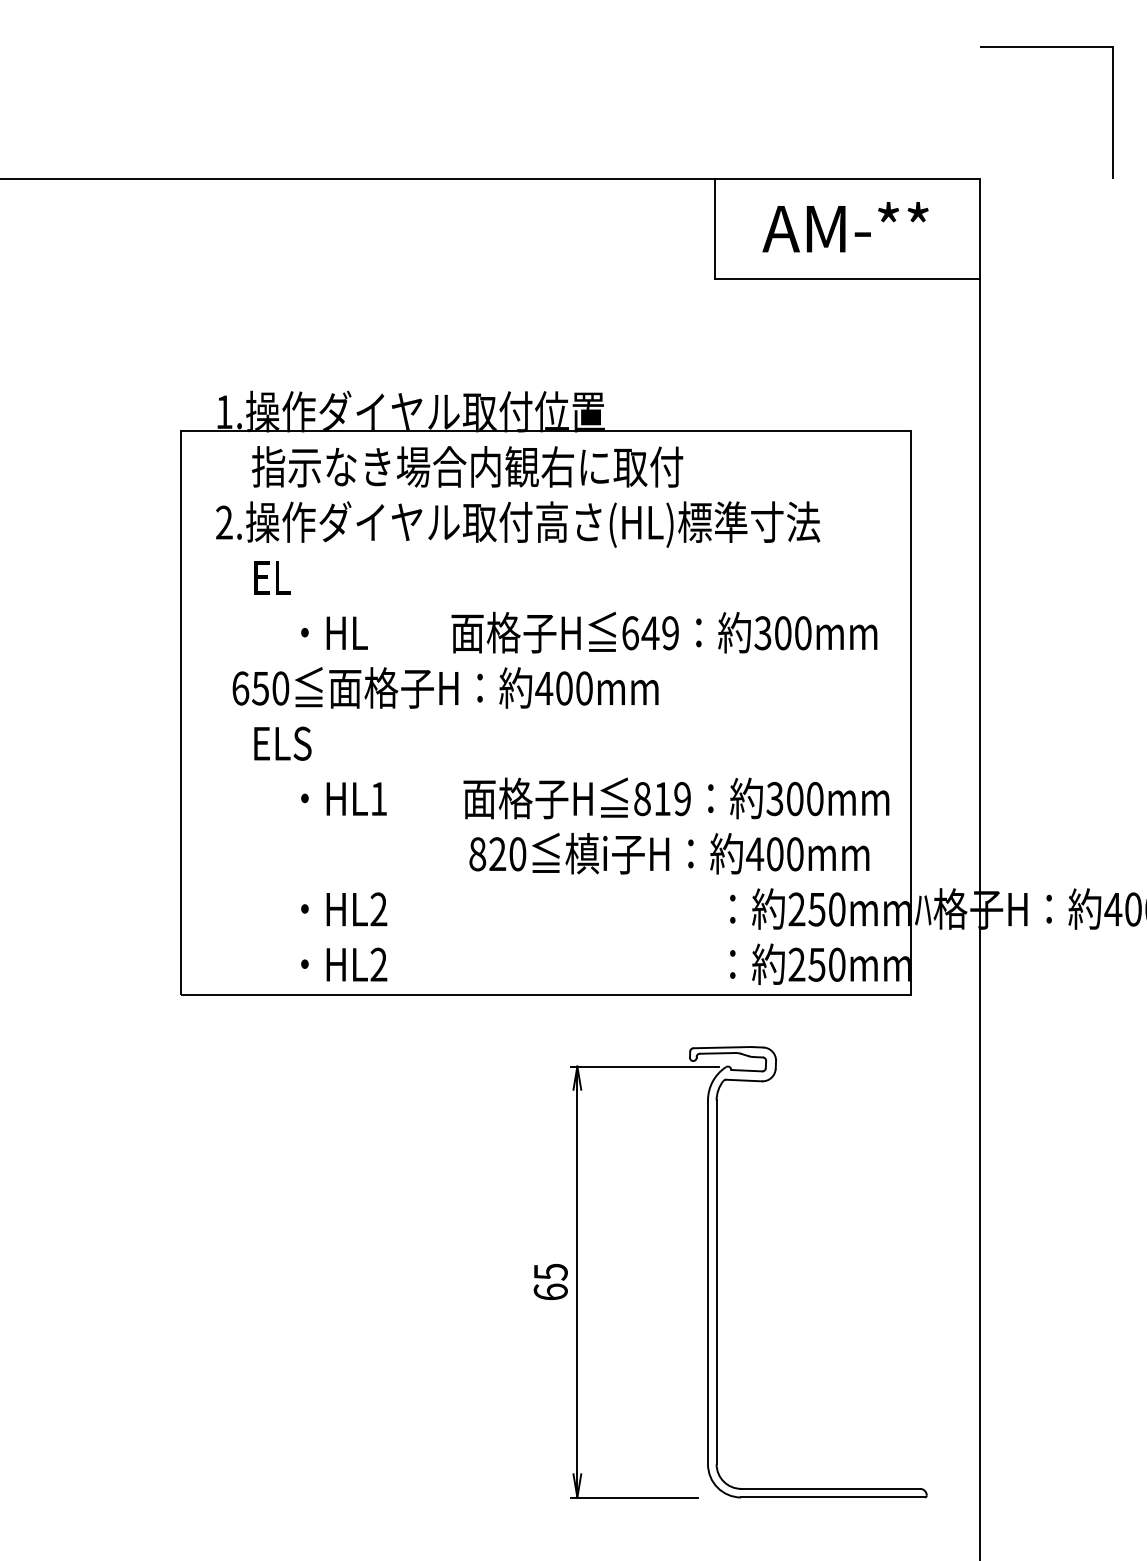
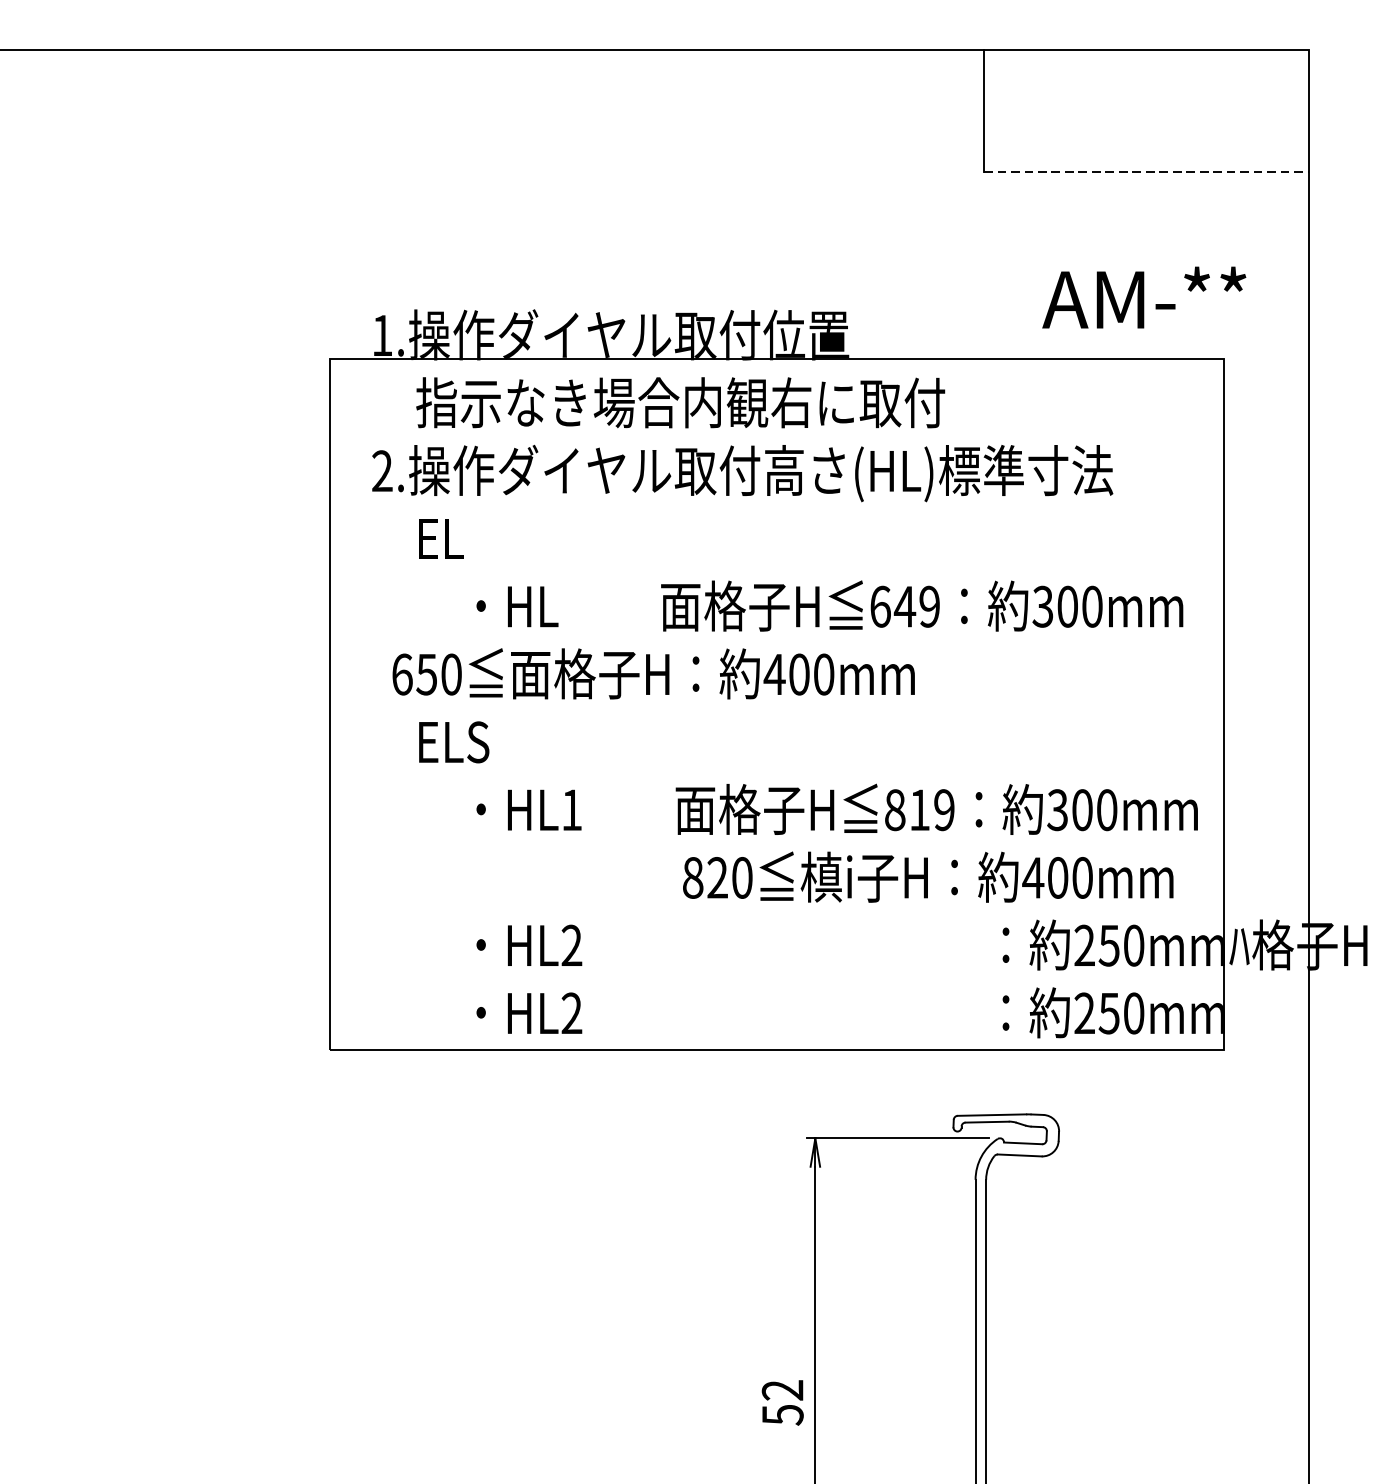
text: (845, 227) -> (1144, 298), moved
line: (847, 278) -> (1146, 171), solid -> dashed
text: (550, 1281) -> (782, 1401), 65 -> 52

